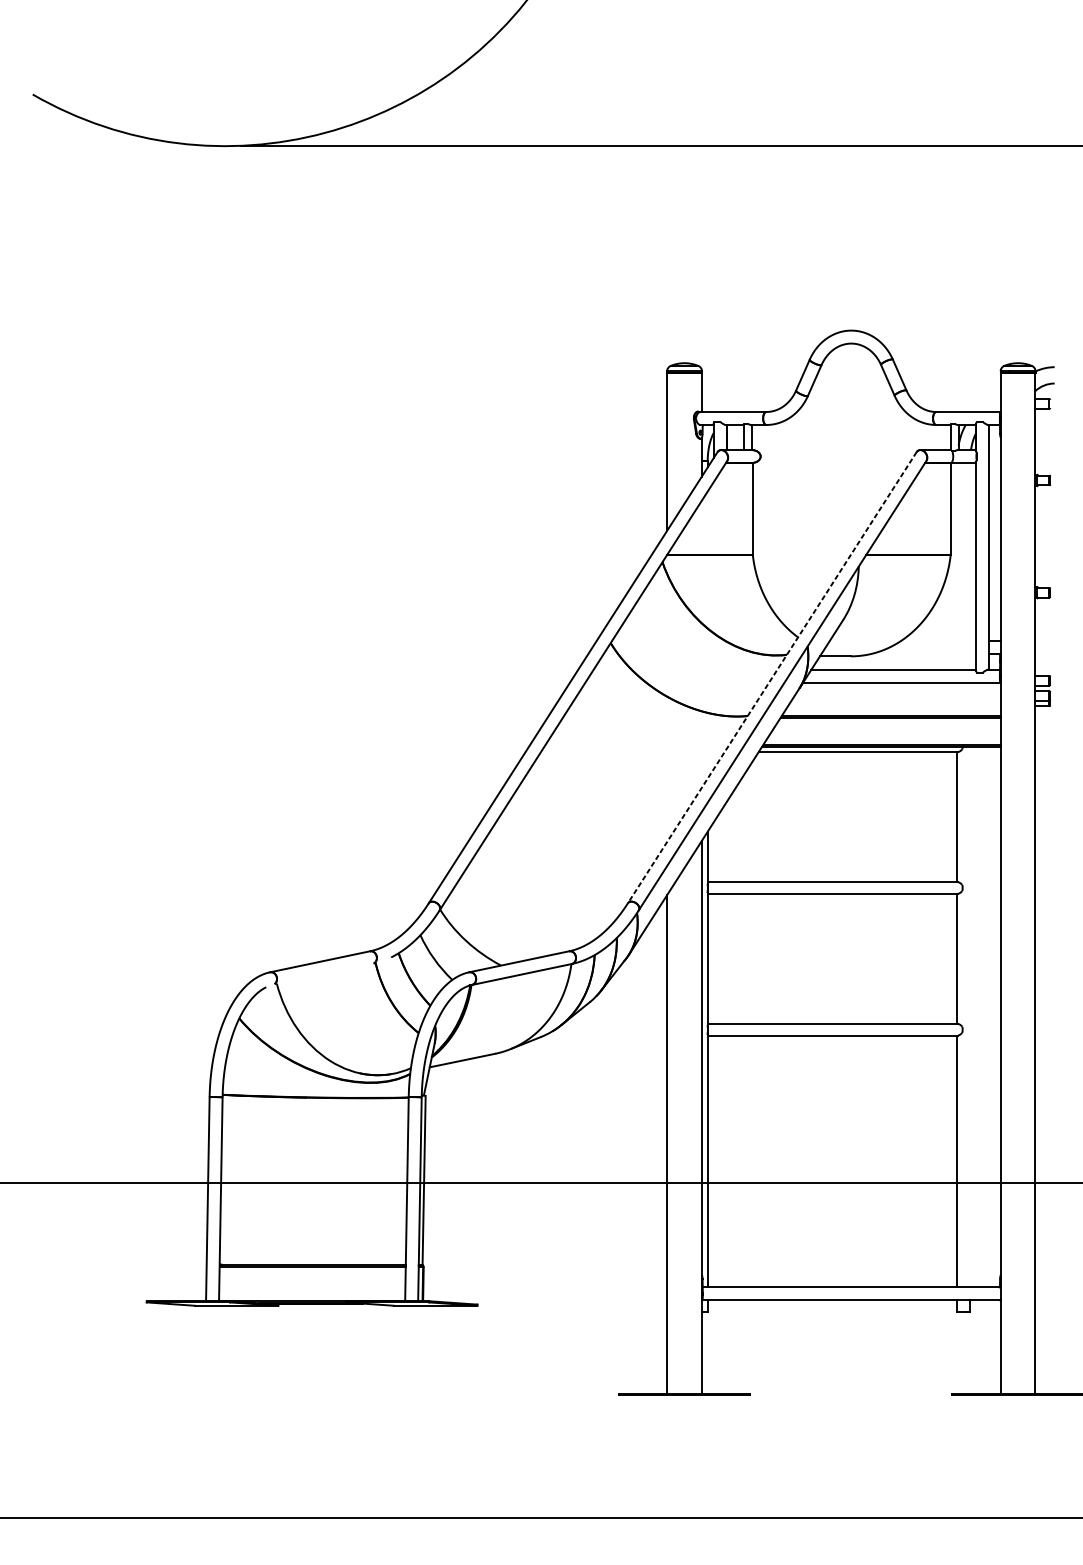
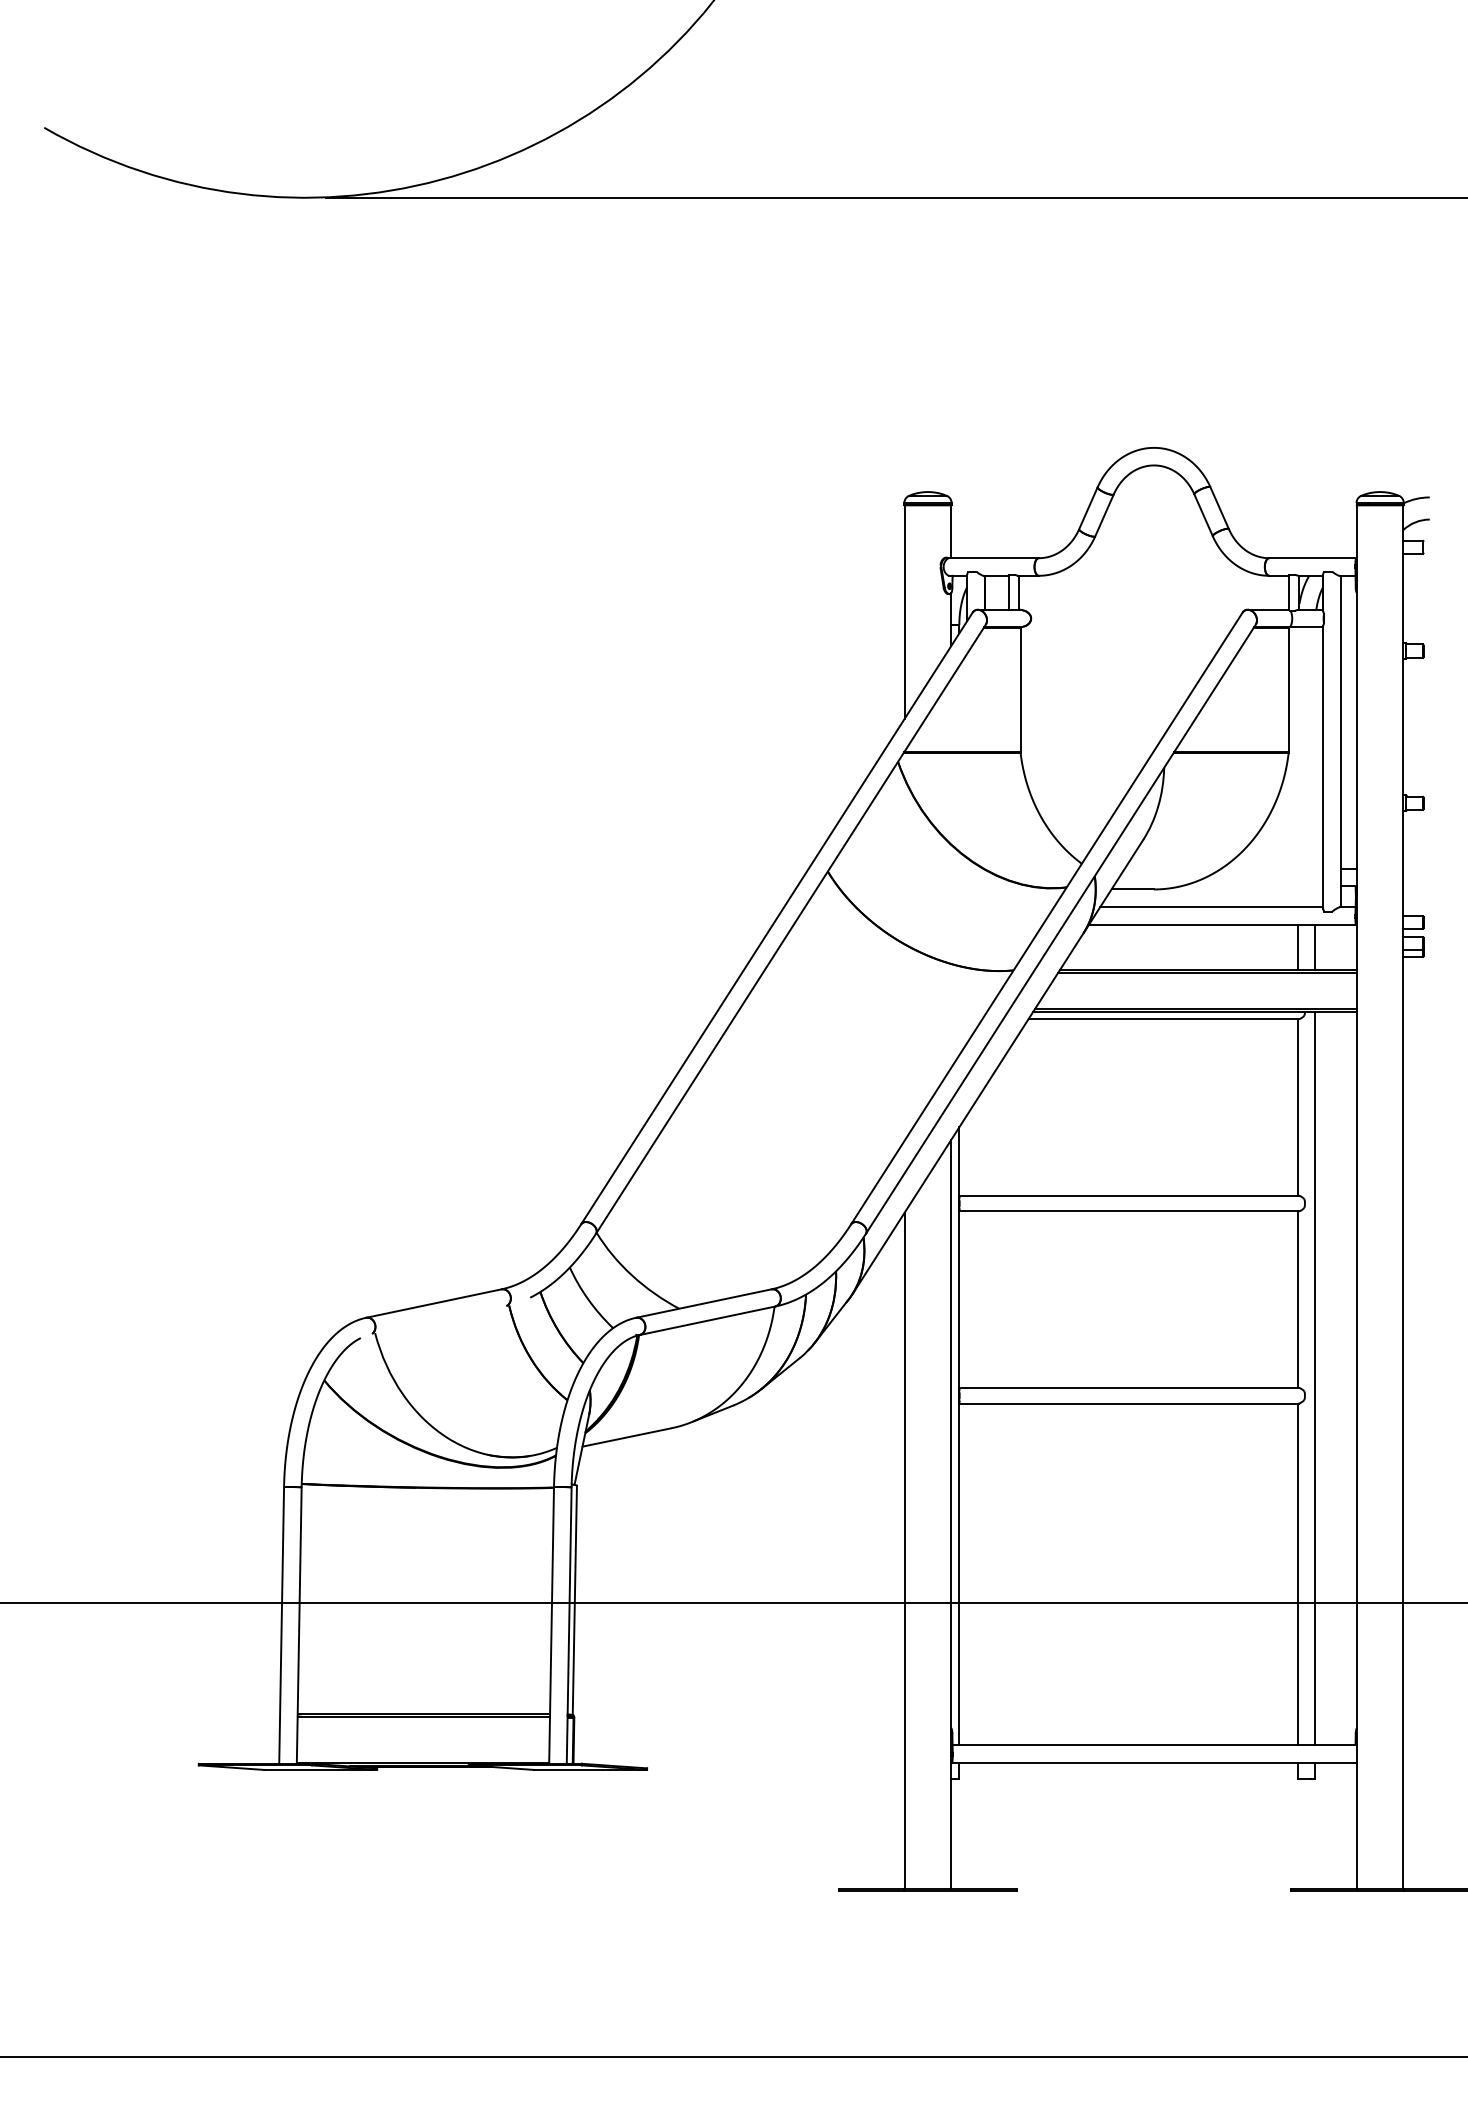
line: (772, 677) -> (1046, 918), dashed -> solid
line: (957, 699) -> (1297, 947), added
line: (970, 699) -> (1315, 947), added
line: (970, 1017) -> (1315, 1378), added

